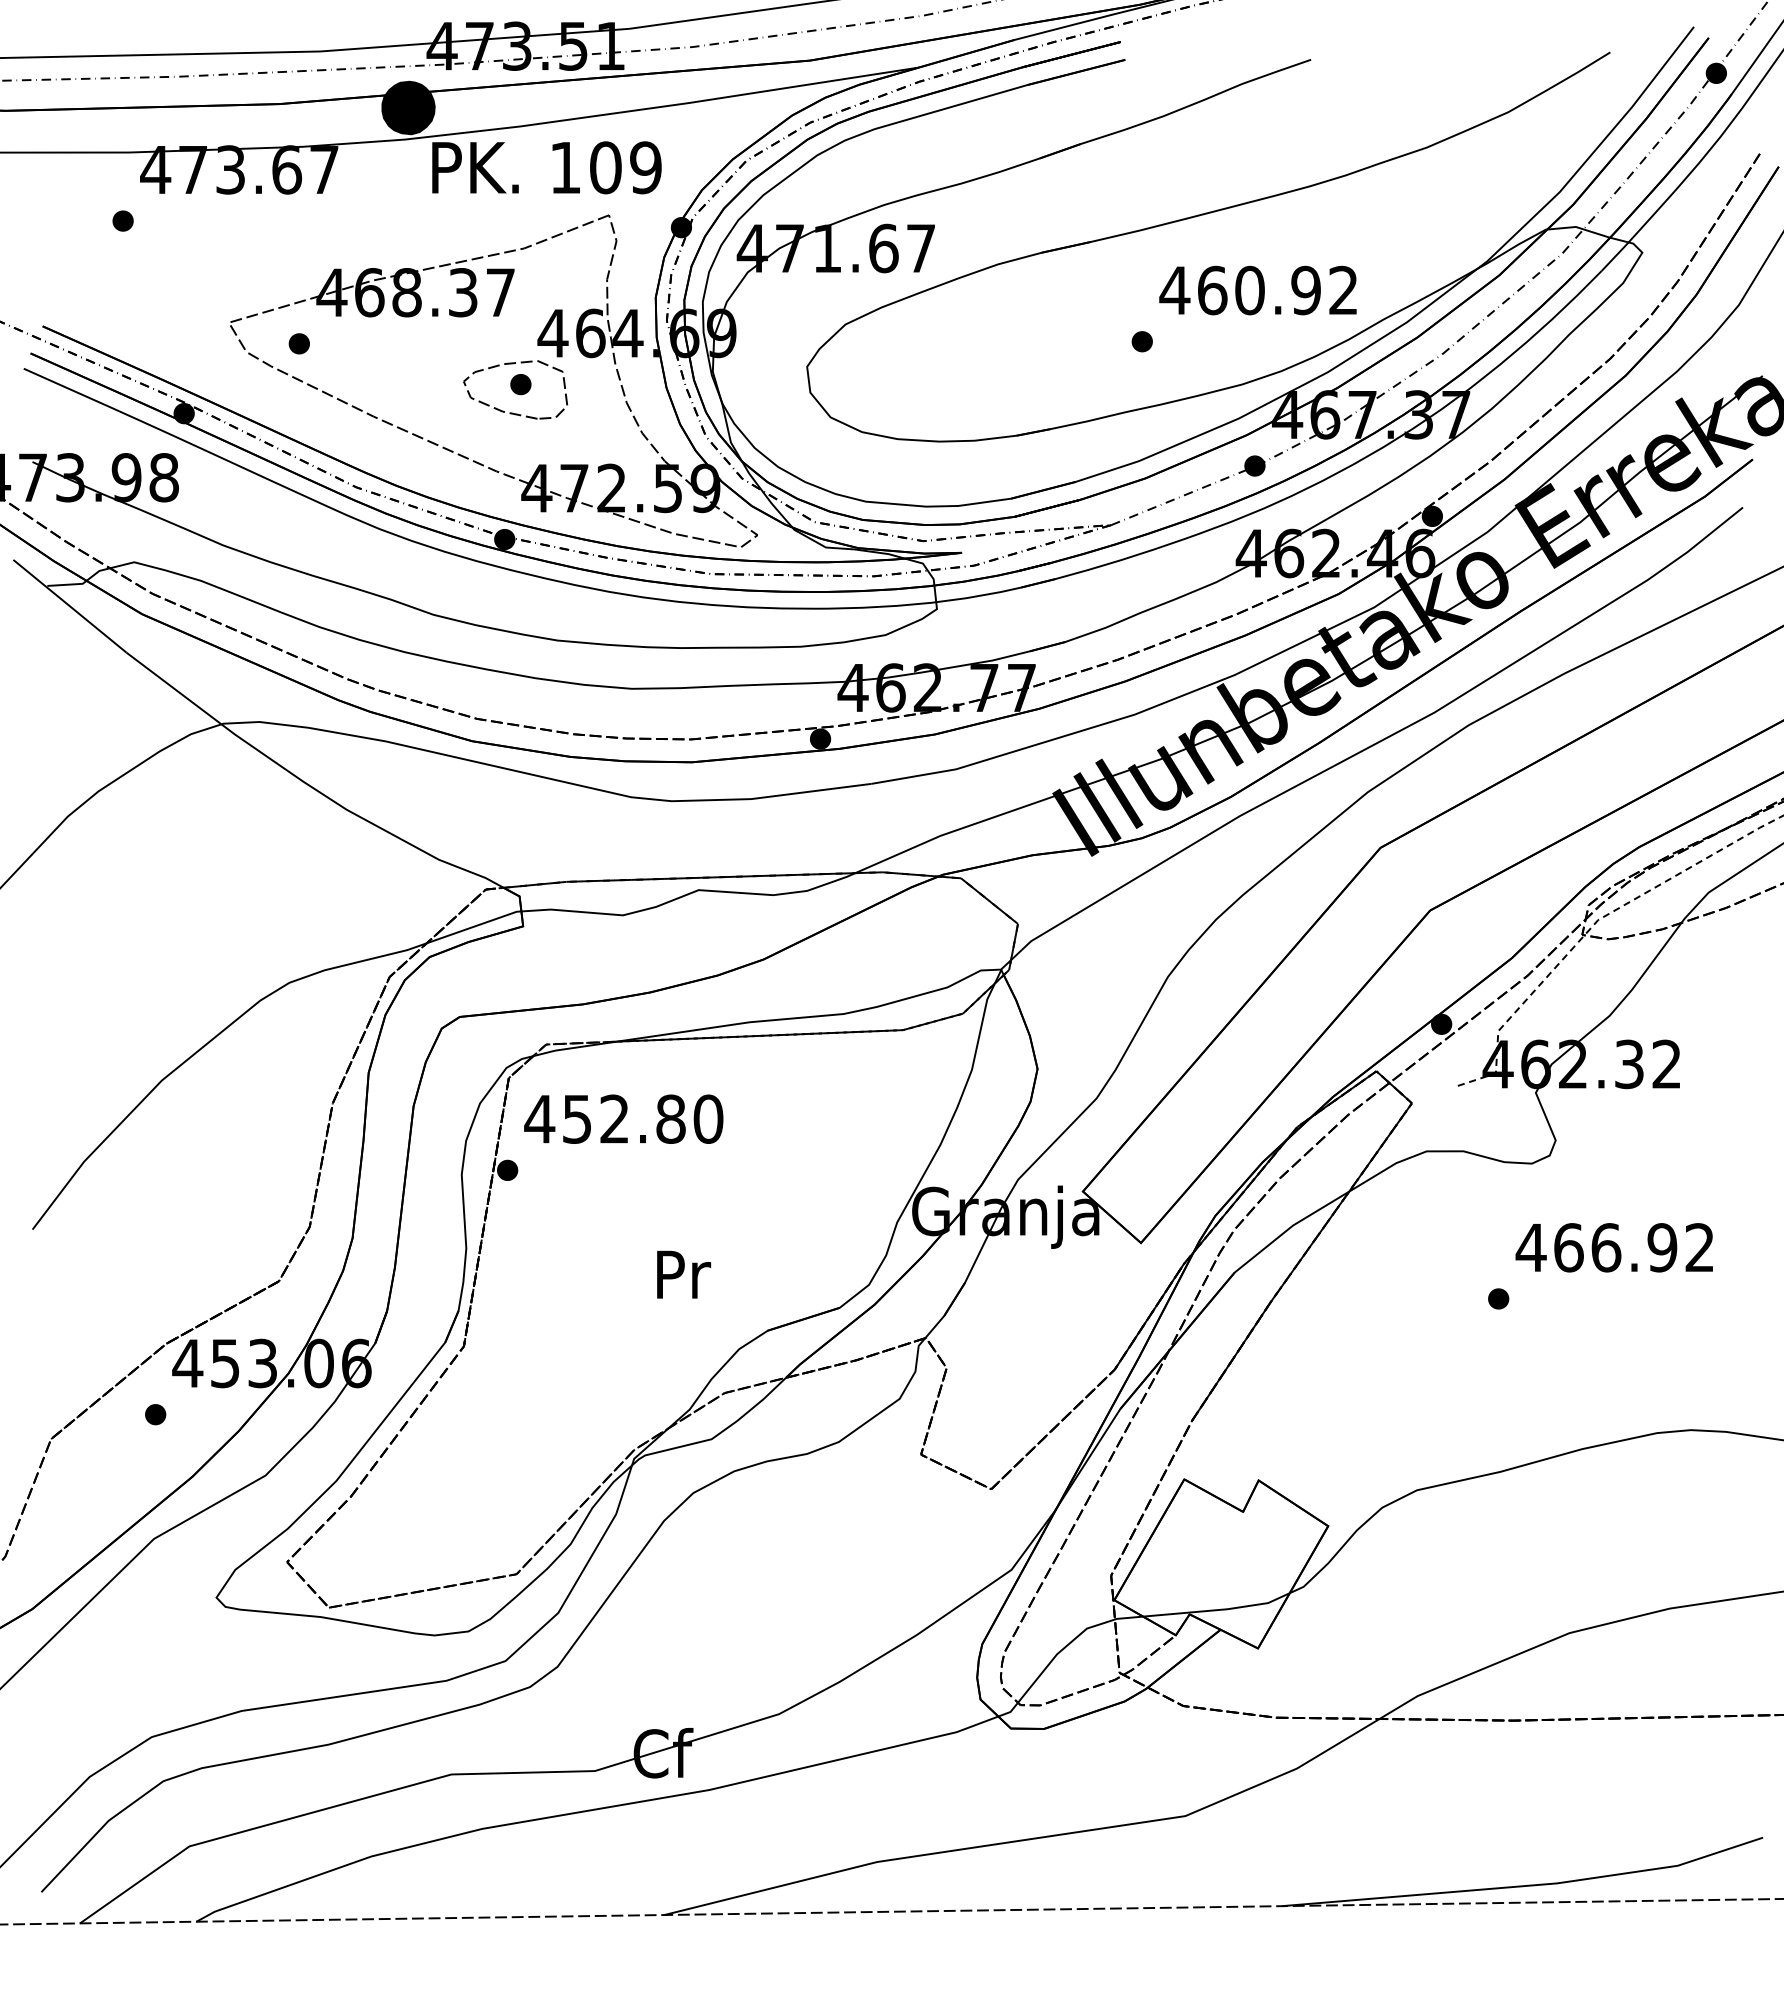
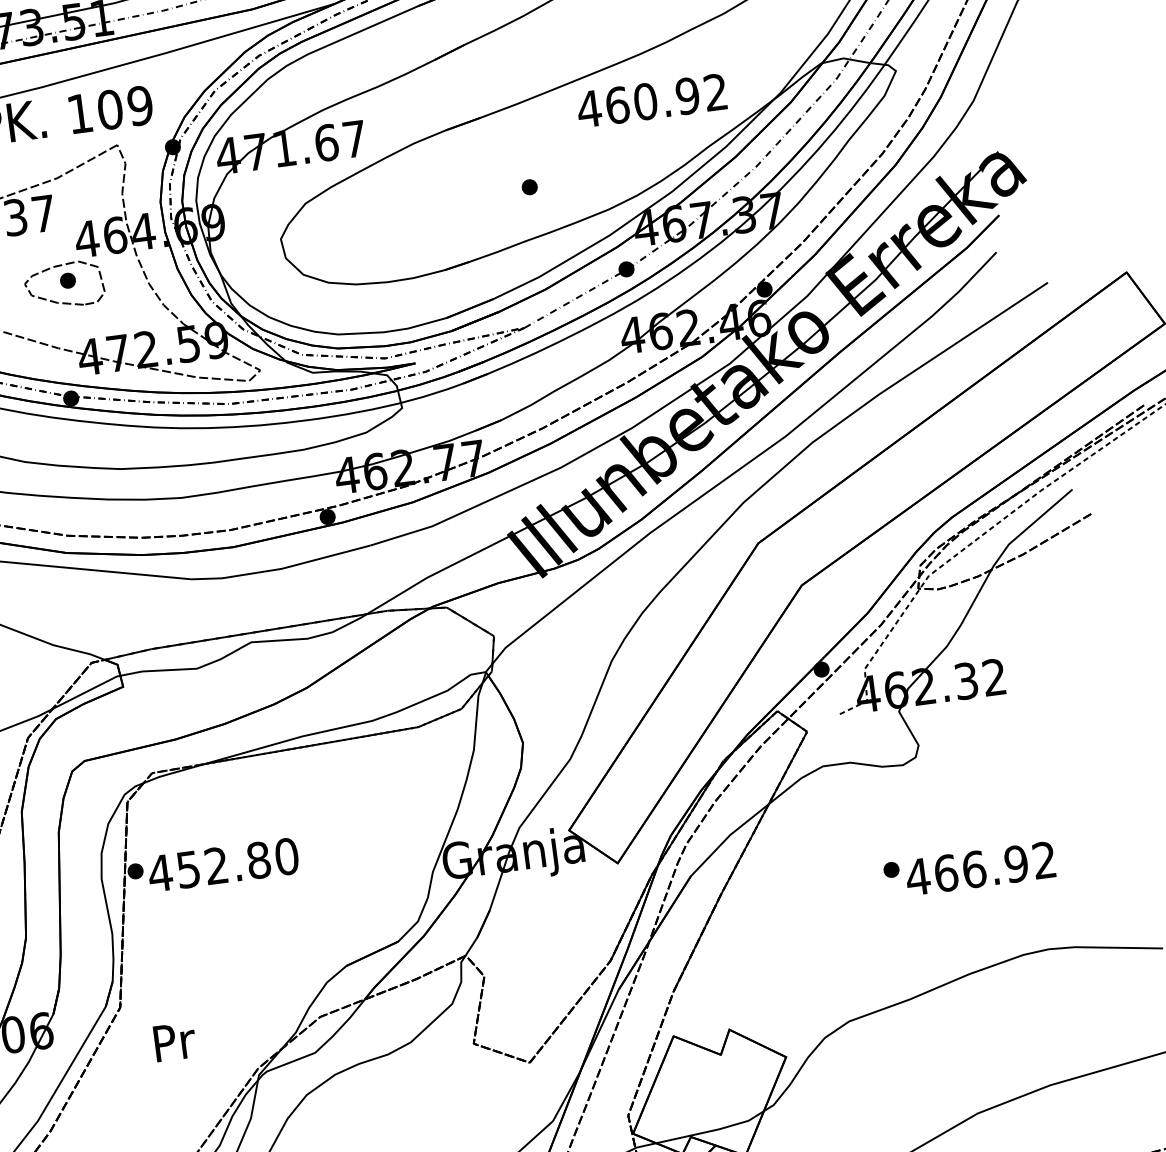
text: (1257, 290) -> (651, 100), moved
text: (623, 1118) -> (223, 864), moved
text: (1613, 1247) -> (979, 868), moved
text: (684, 1274) -> (175, 1041), moved

